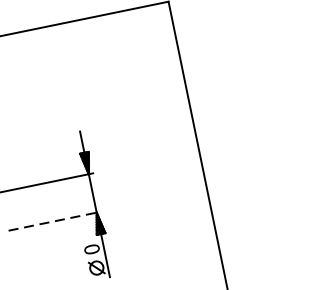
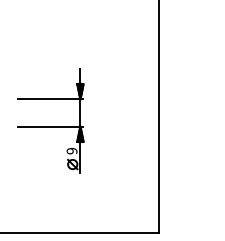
line: (54, 221) -> (50, 126), dashed -> solid
text: (92, 249) -> (72, 151), 0 -> 9

